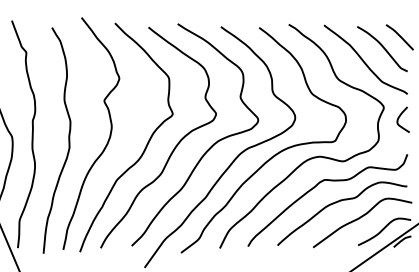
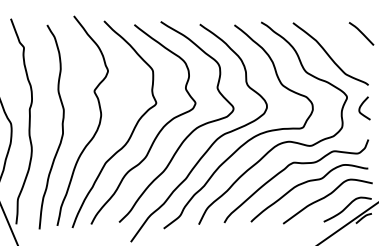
curve: (383, 49) -> (346, 44), removed

